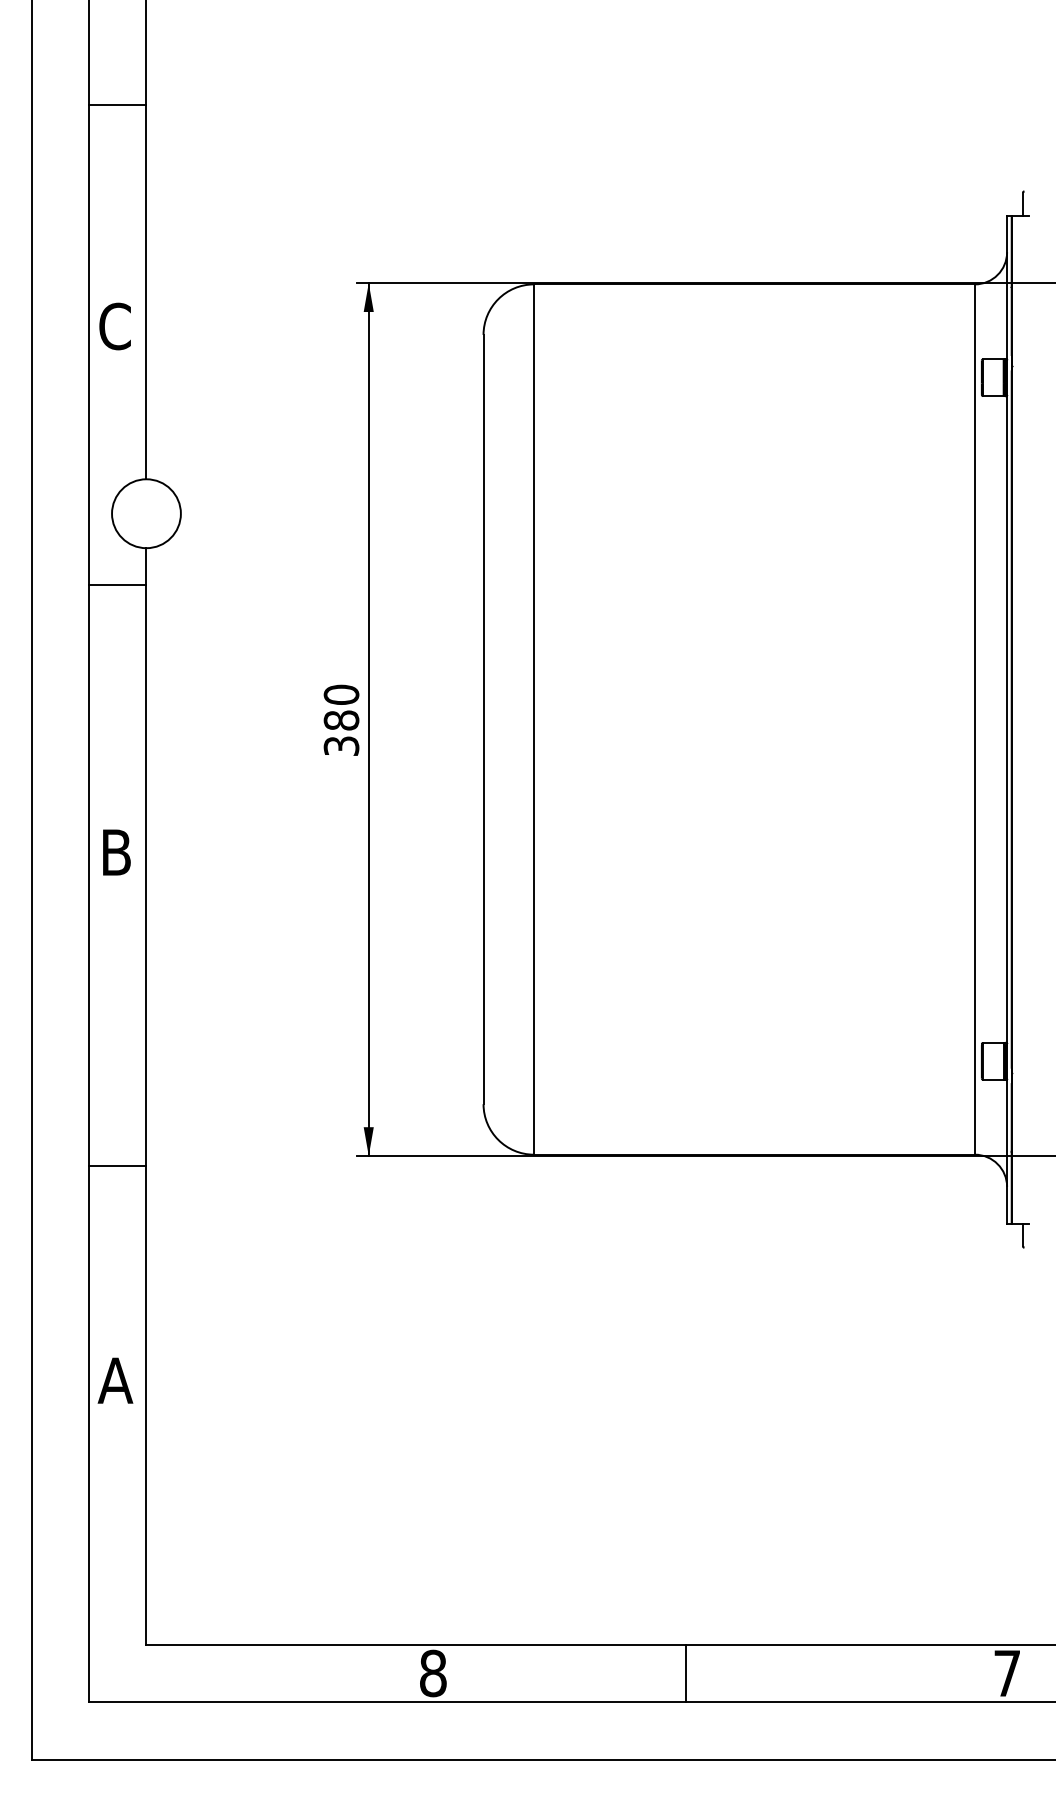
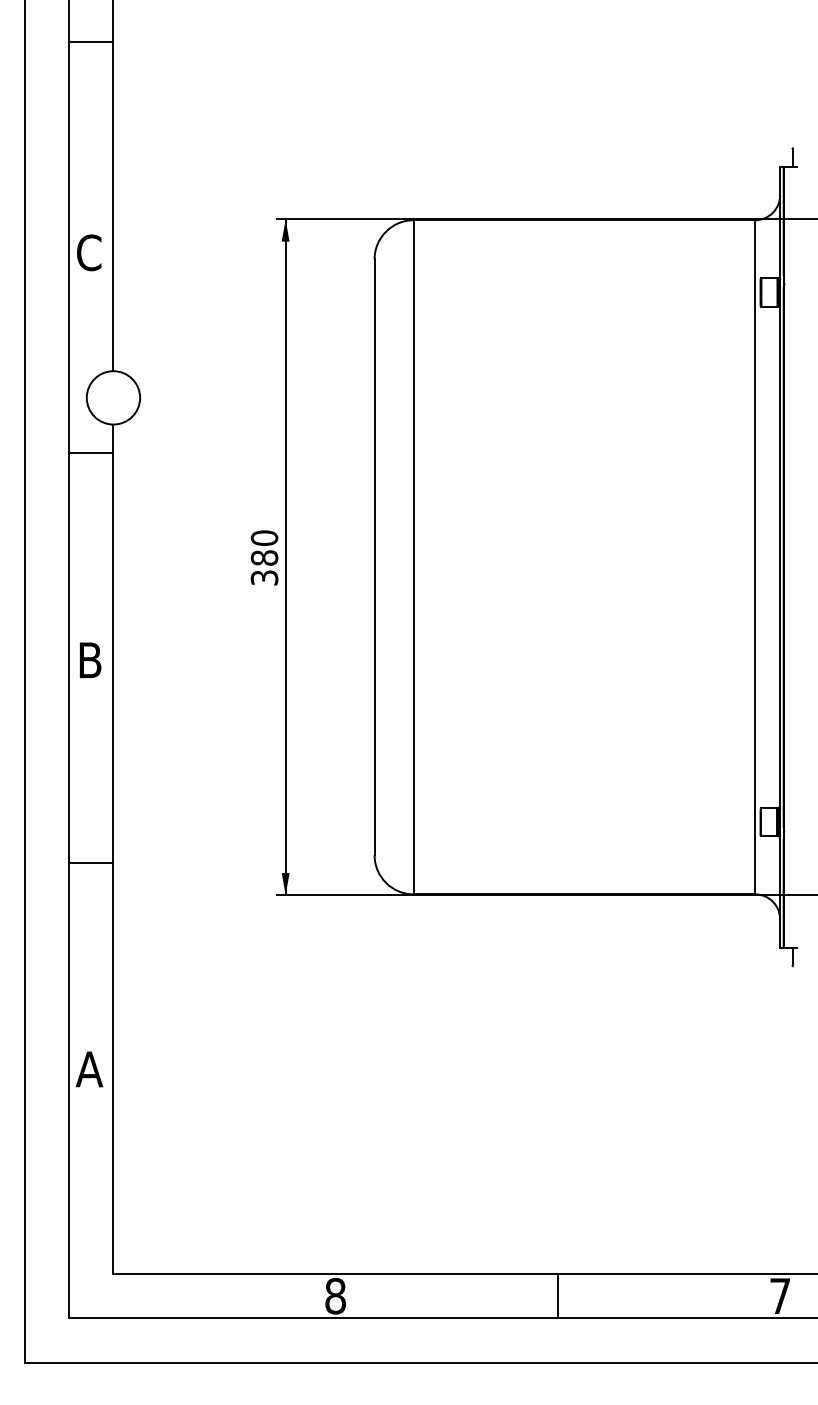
line: (118, 105) -> (91, 42), moved
line: (118, 1166) -> (91, 863), moved
line: (686, 1672) -> (558, 1295), moved

